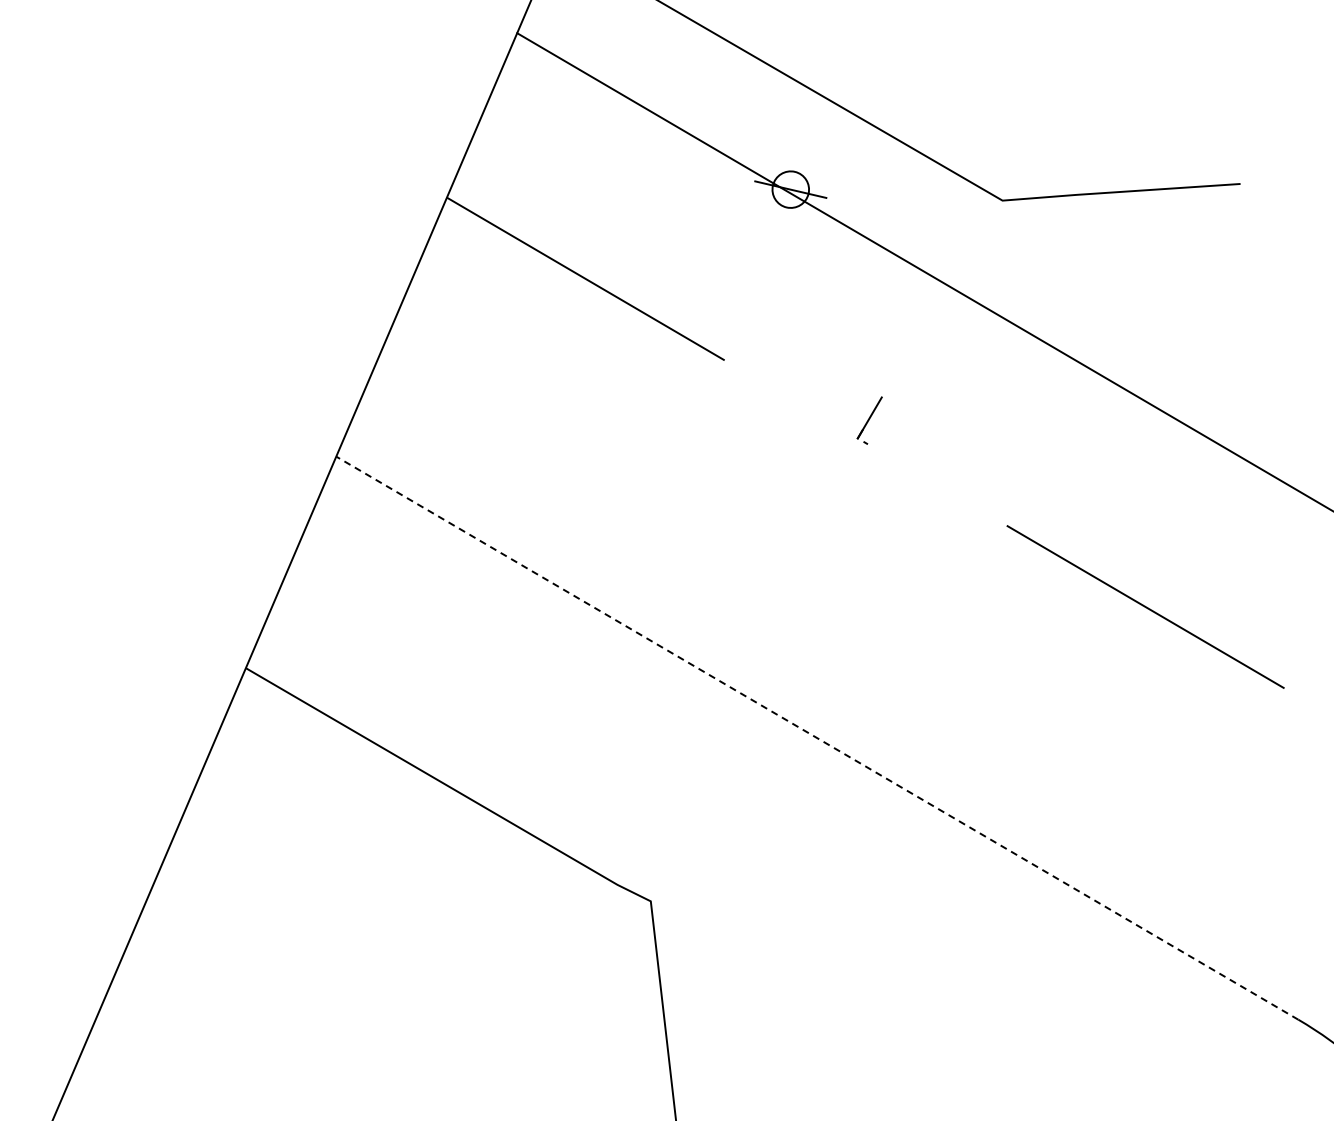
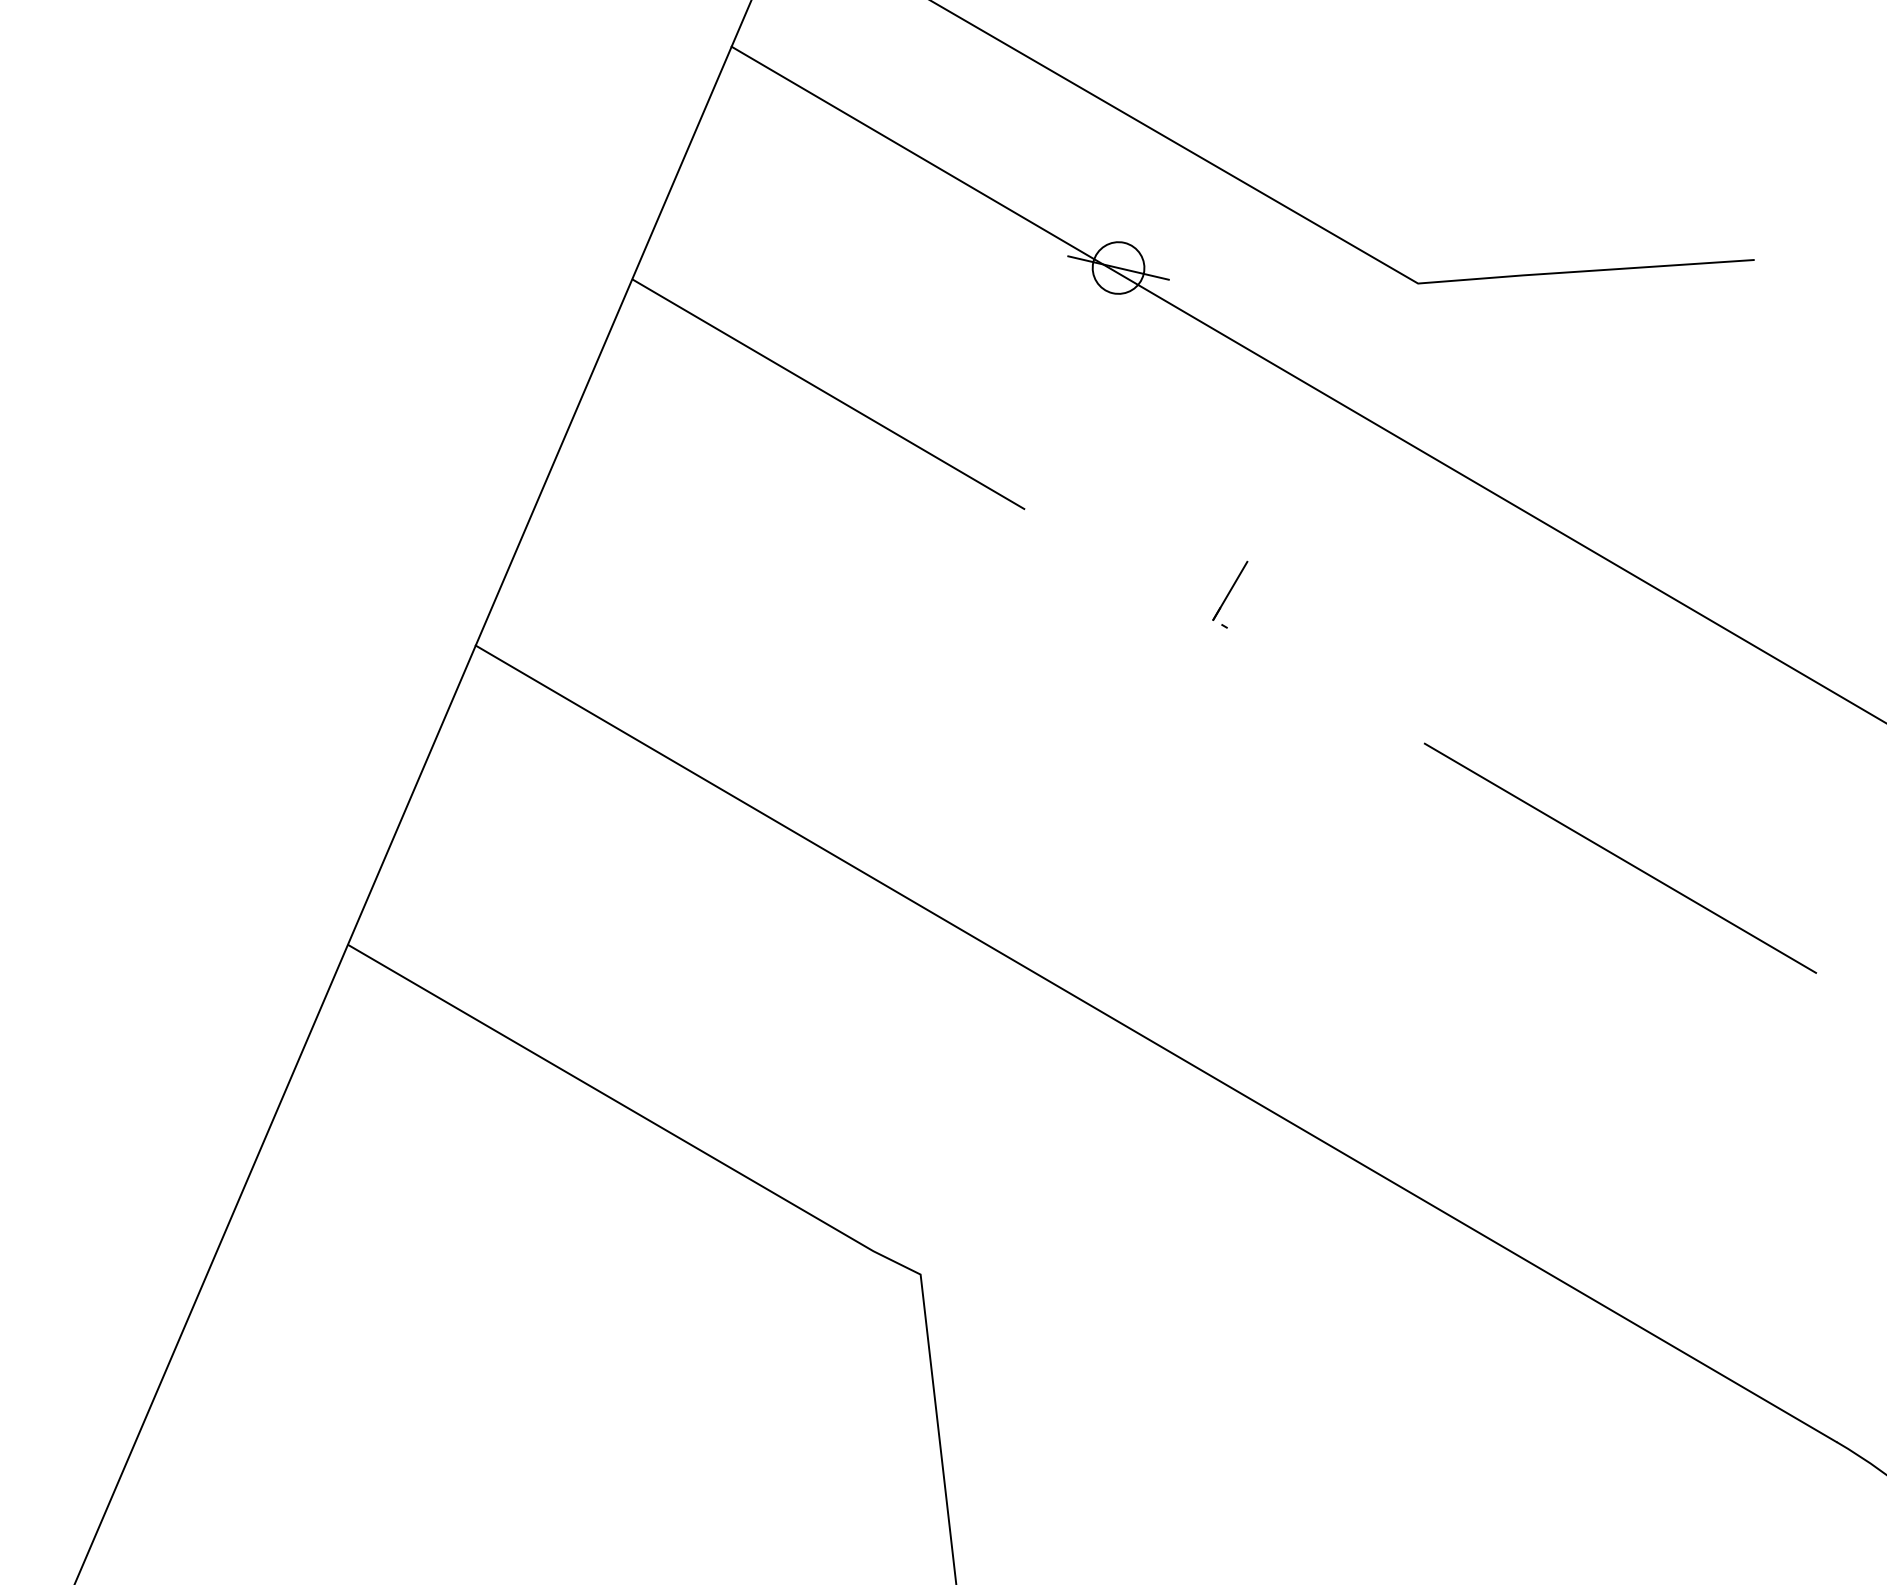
line: (816, 737) -> (1154, 1042), dashed -> solid

